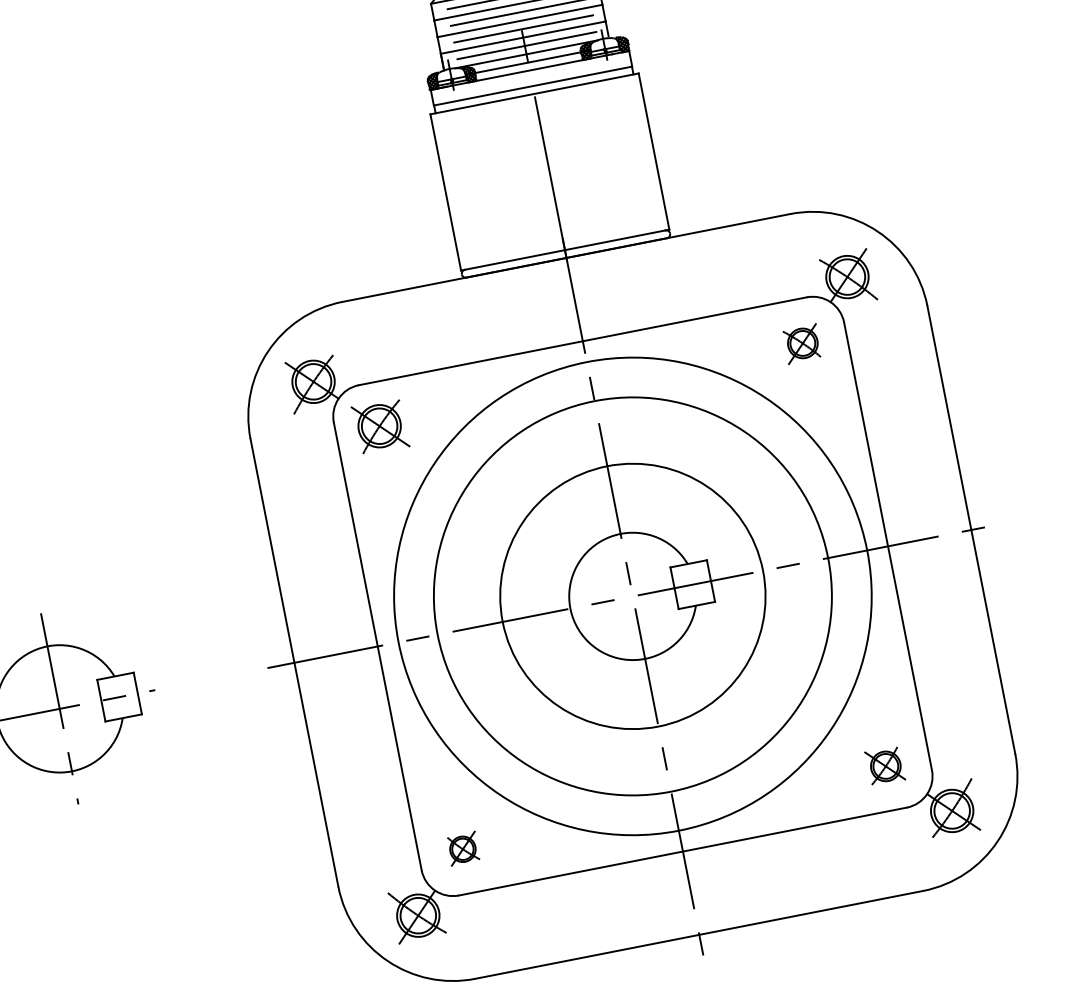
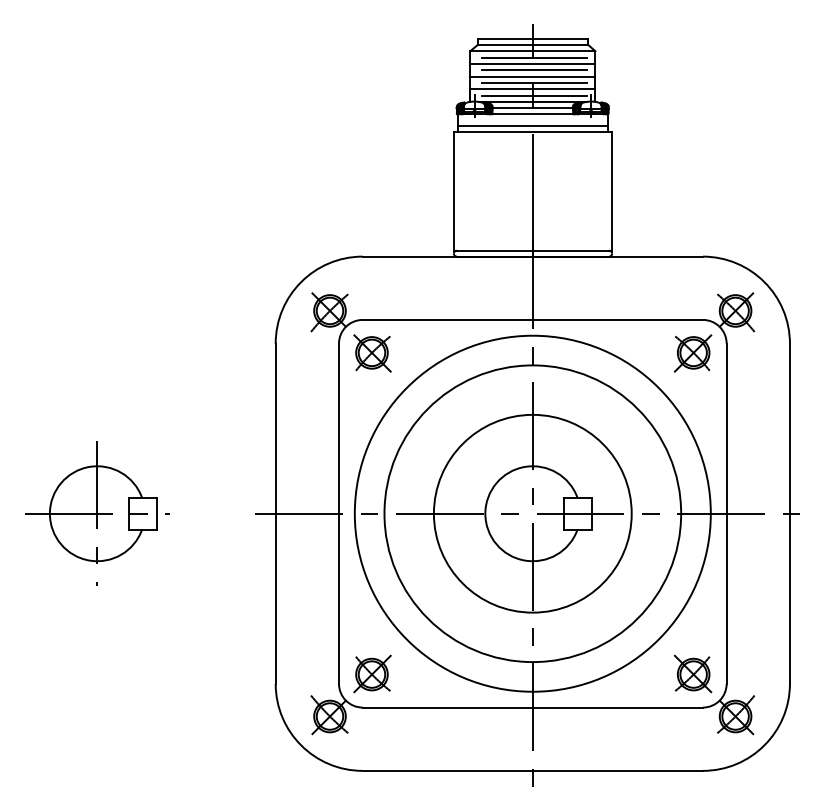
part: (801, 344) -> (692, 353), size x1.43
part: (884, 765) -> (692, 673), size x1.43
part: (463, 848) -> (372, 673), size x1.67

